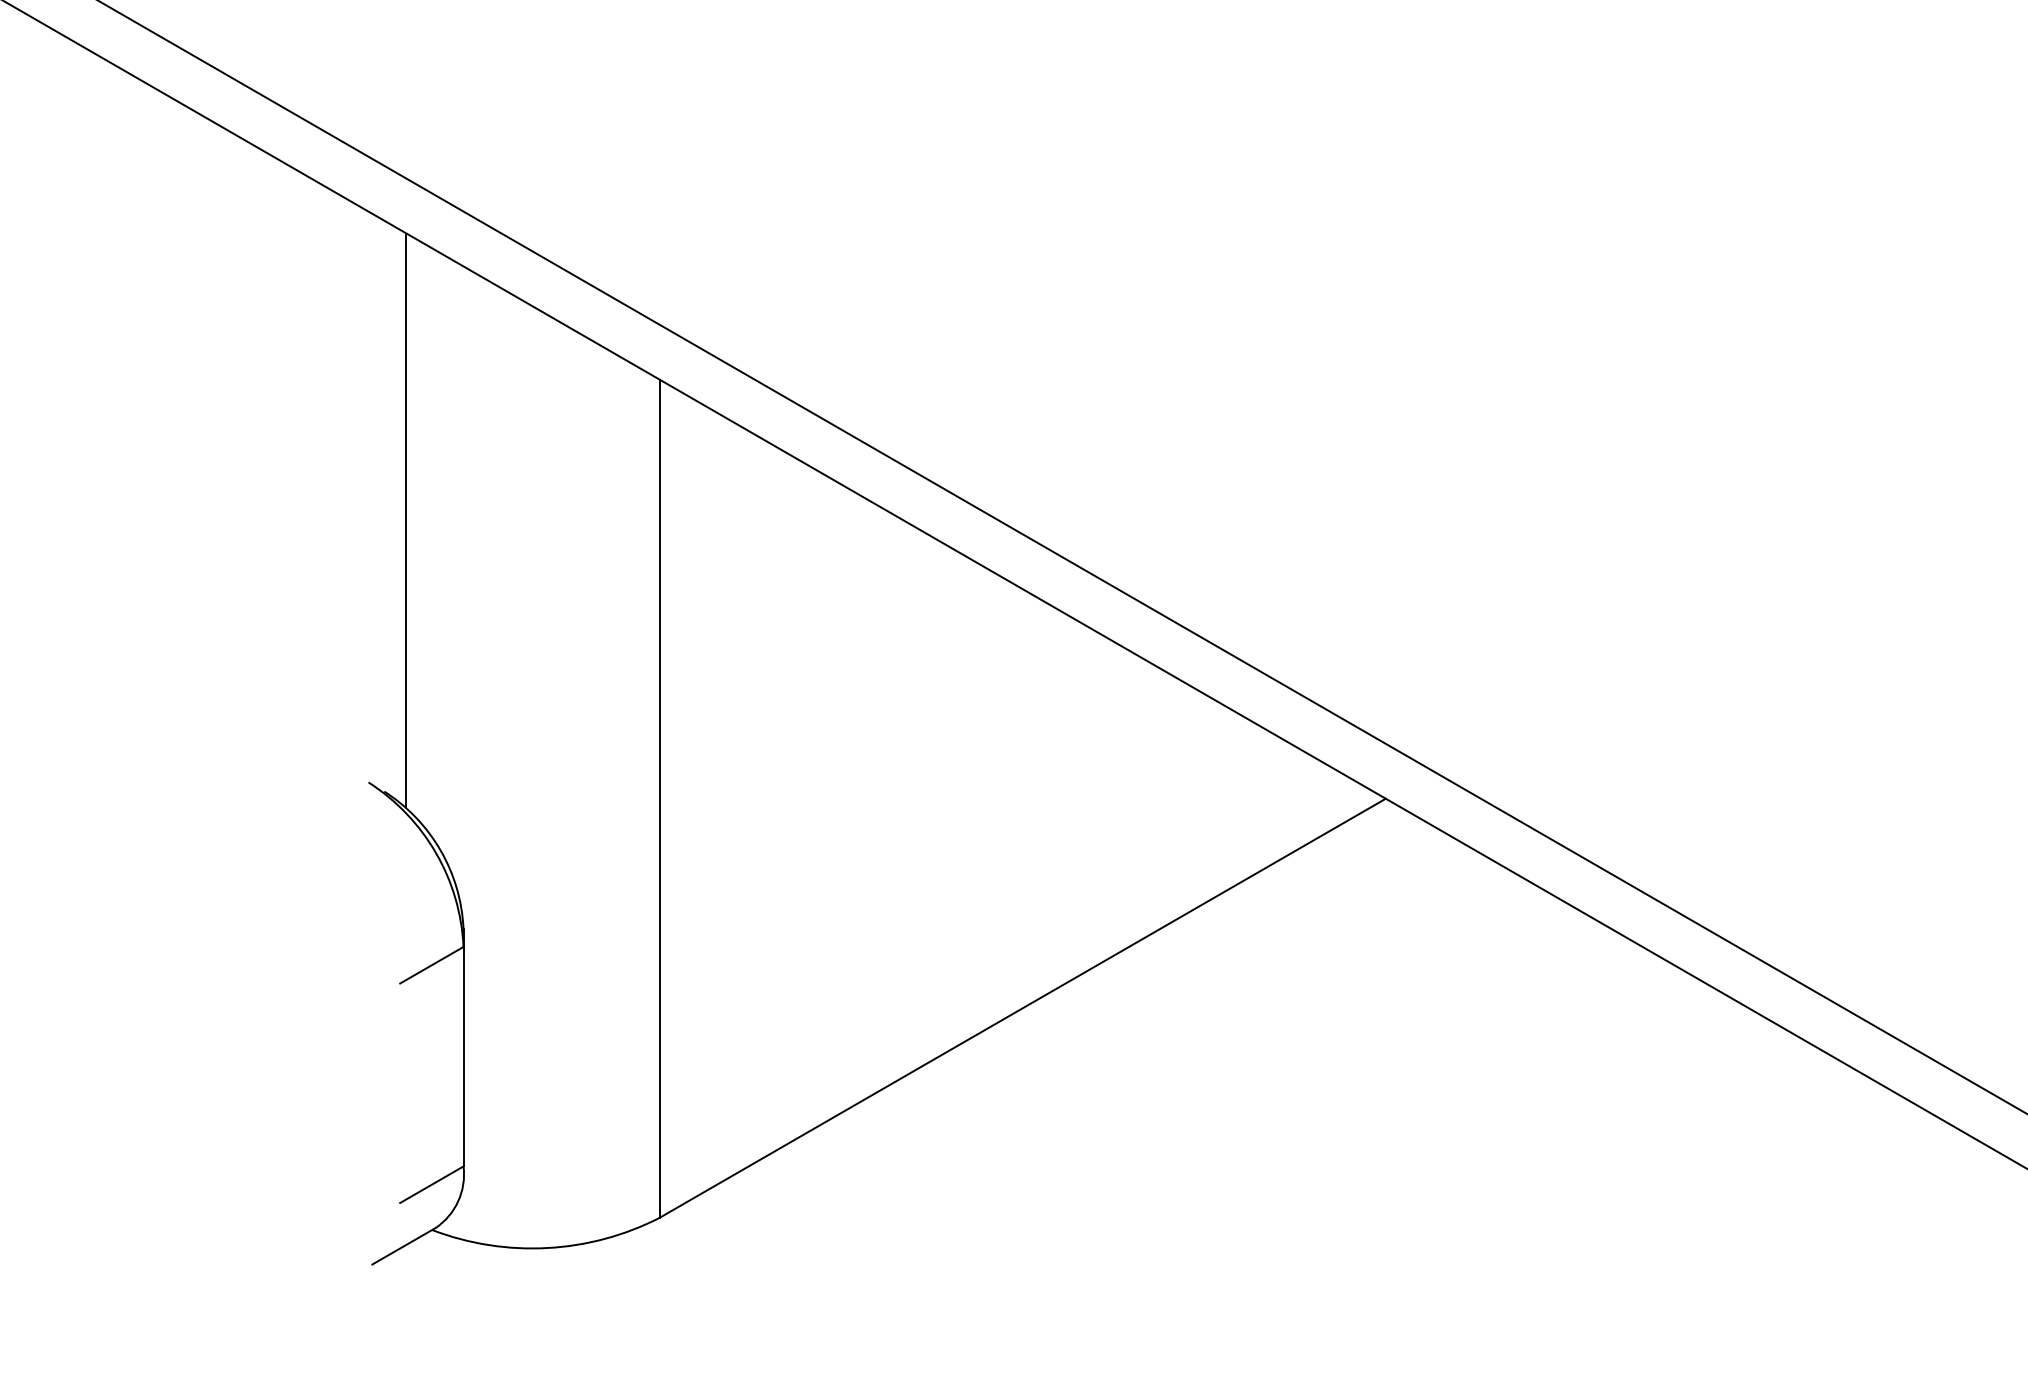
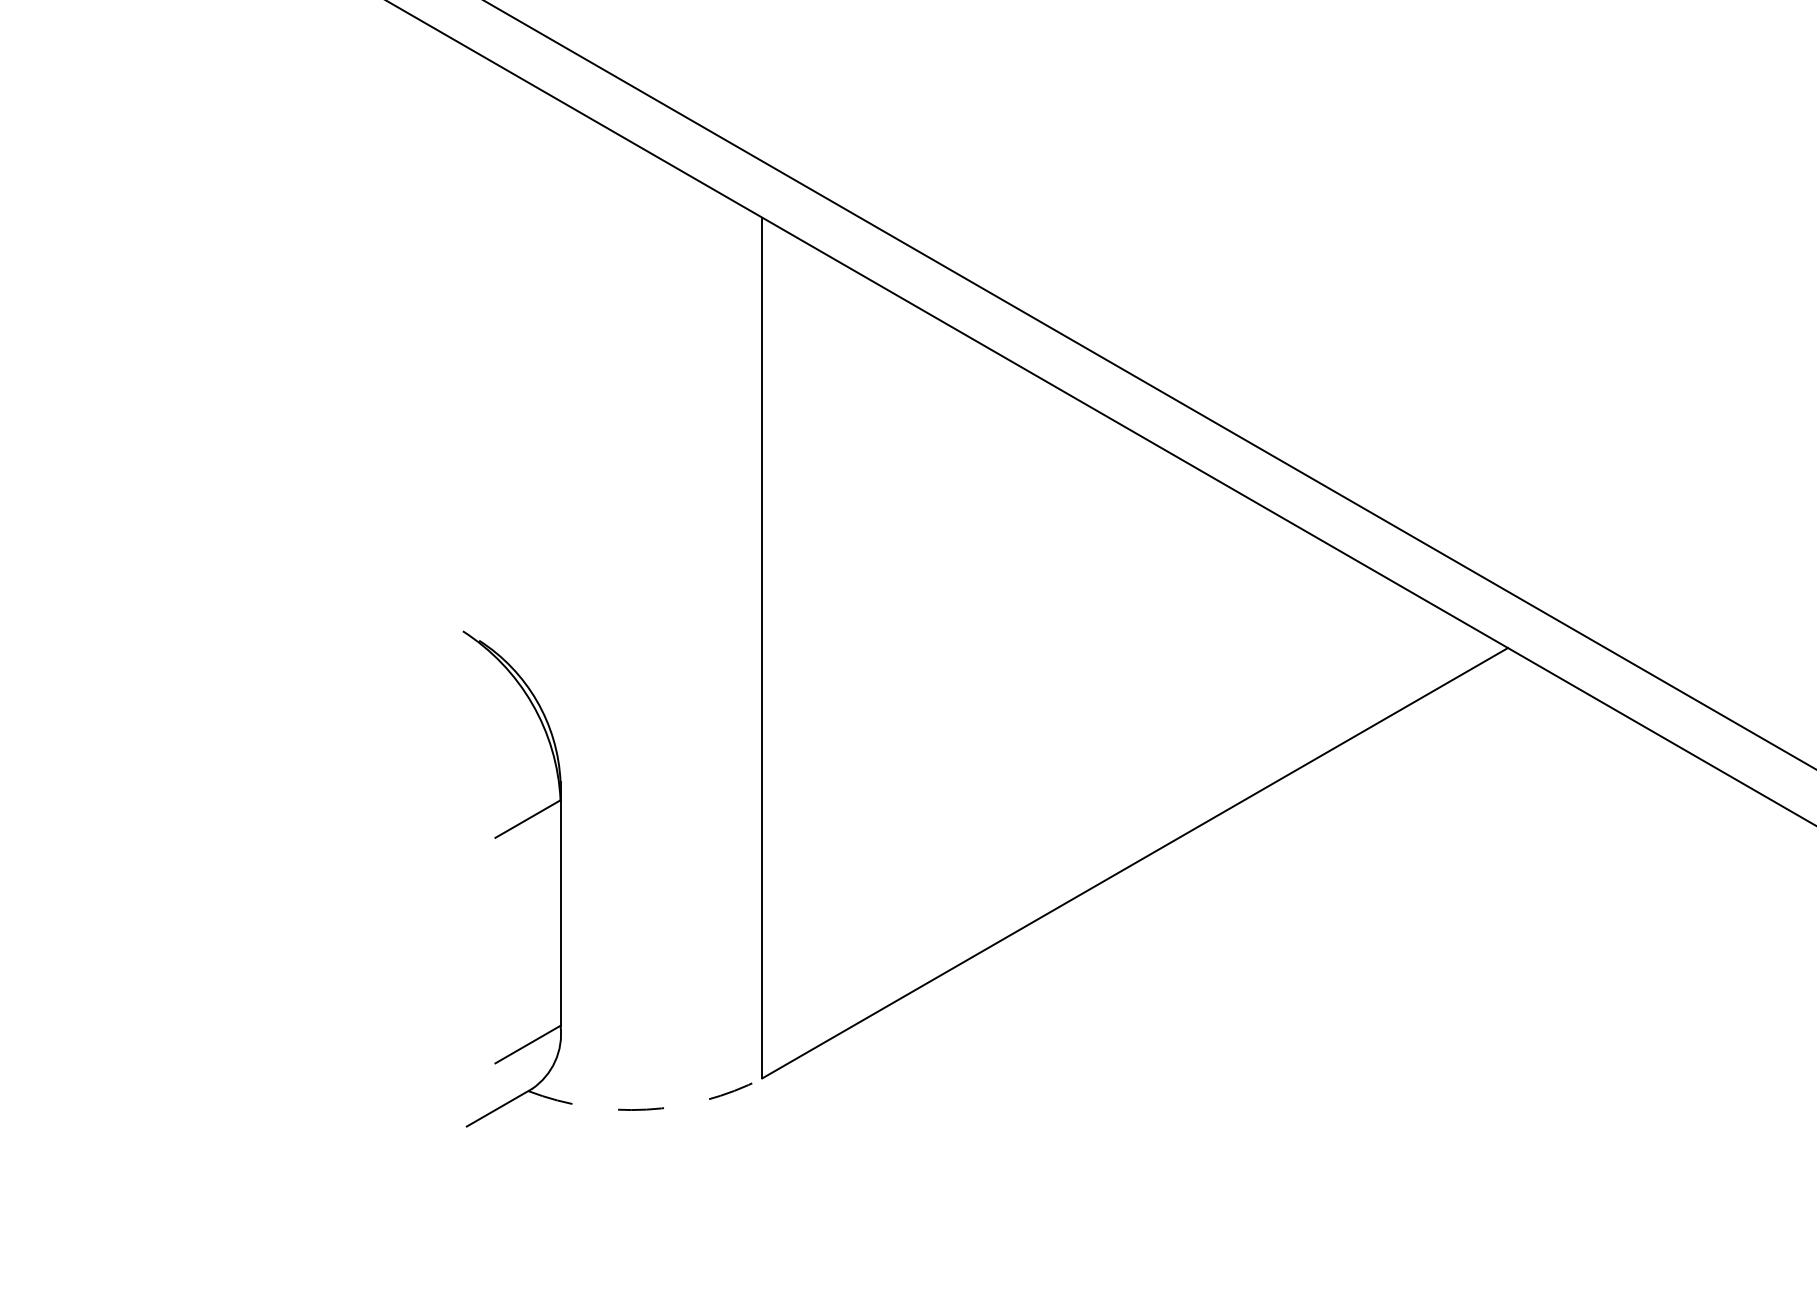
line: (406, 520) -> (501, 362), removed
arc: (547, 1248) -> (646, 1110), solid -> dashed

